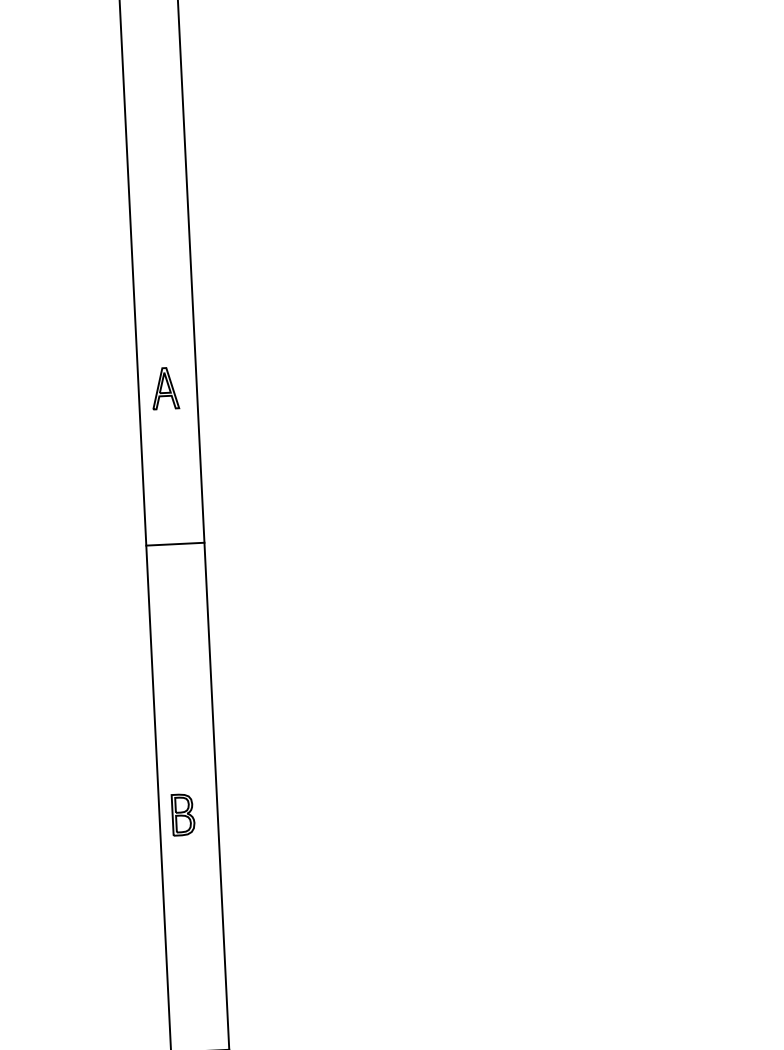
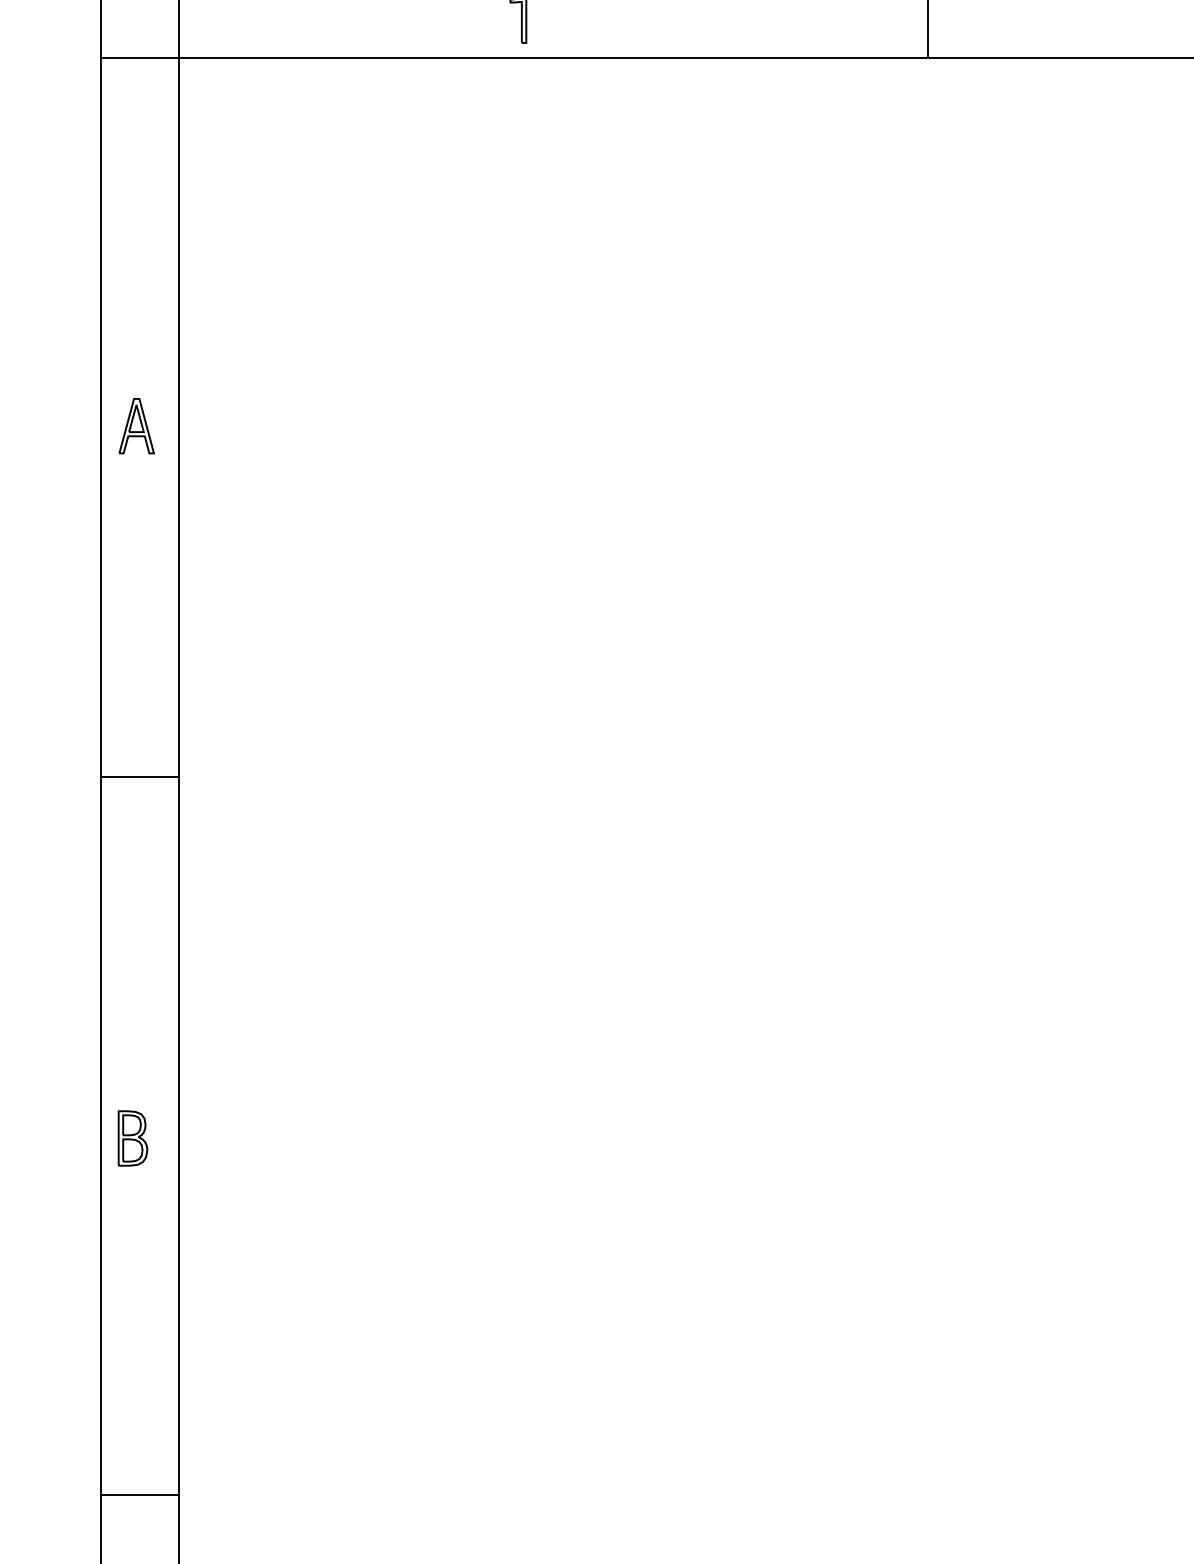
part: (165, 388) -> (136, 426), moved
line: (174, 544) -> (139, 776), moved
part: (182, 814) -> (132, 1138), moved

